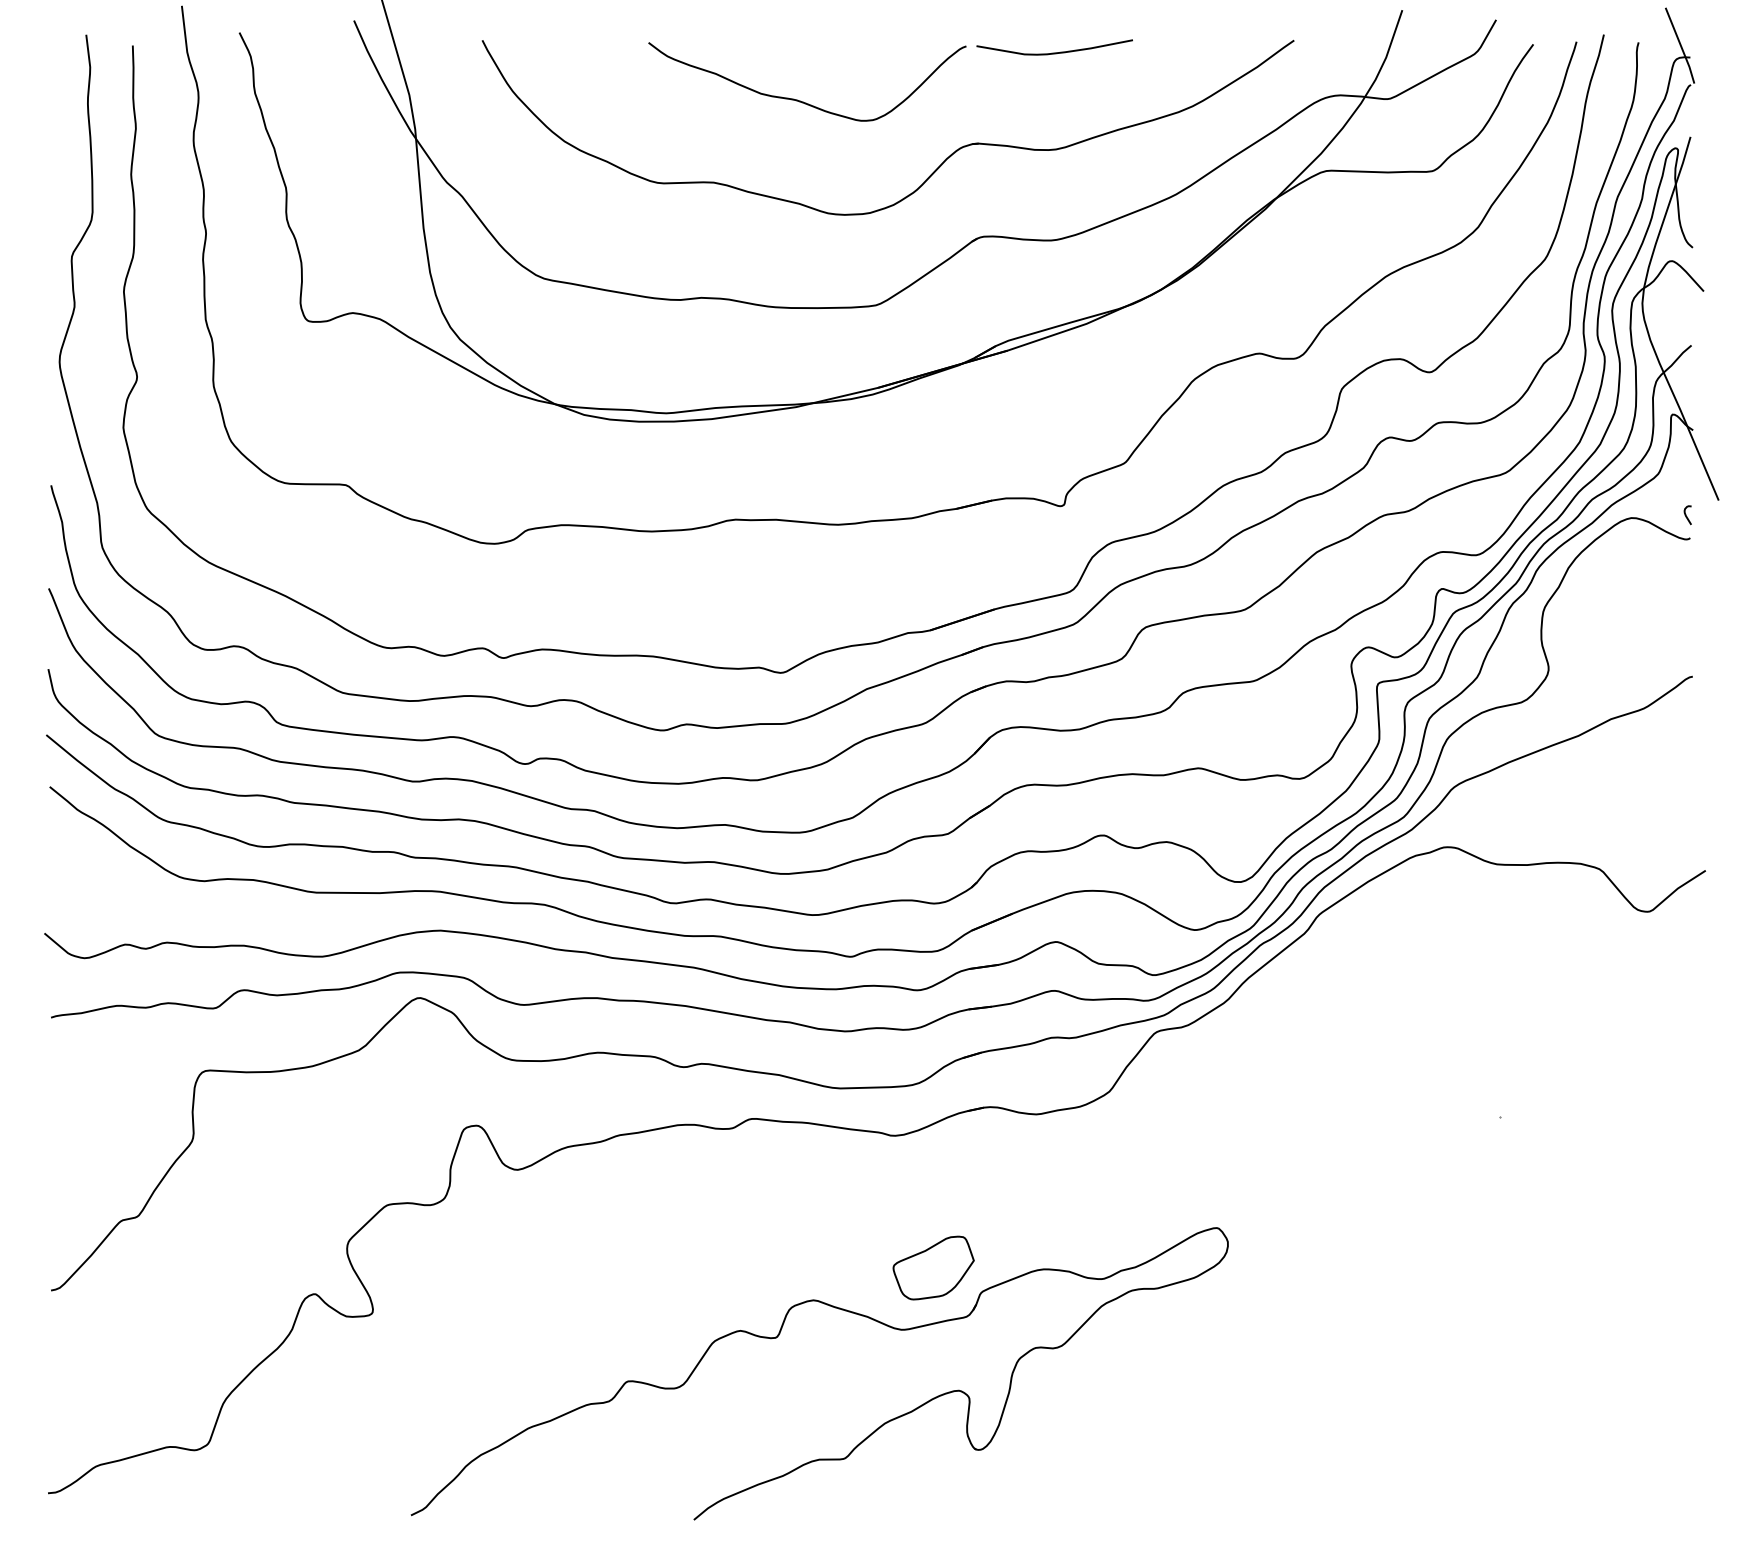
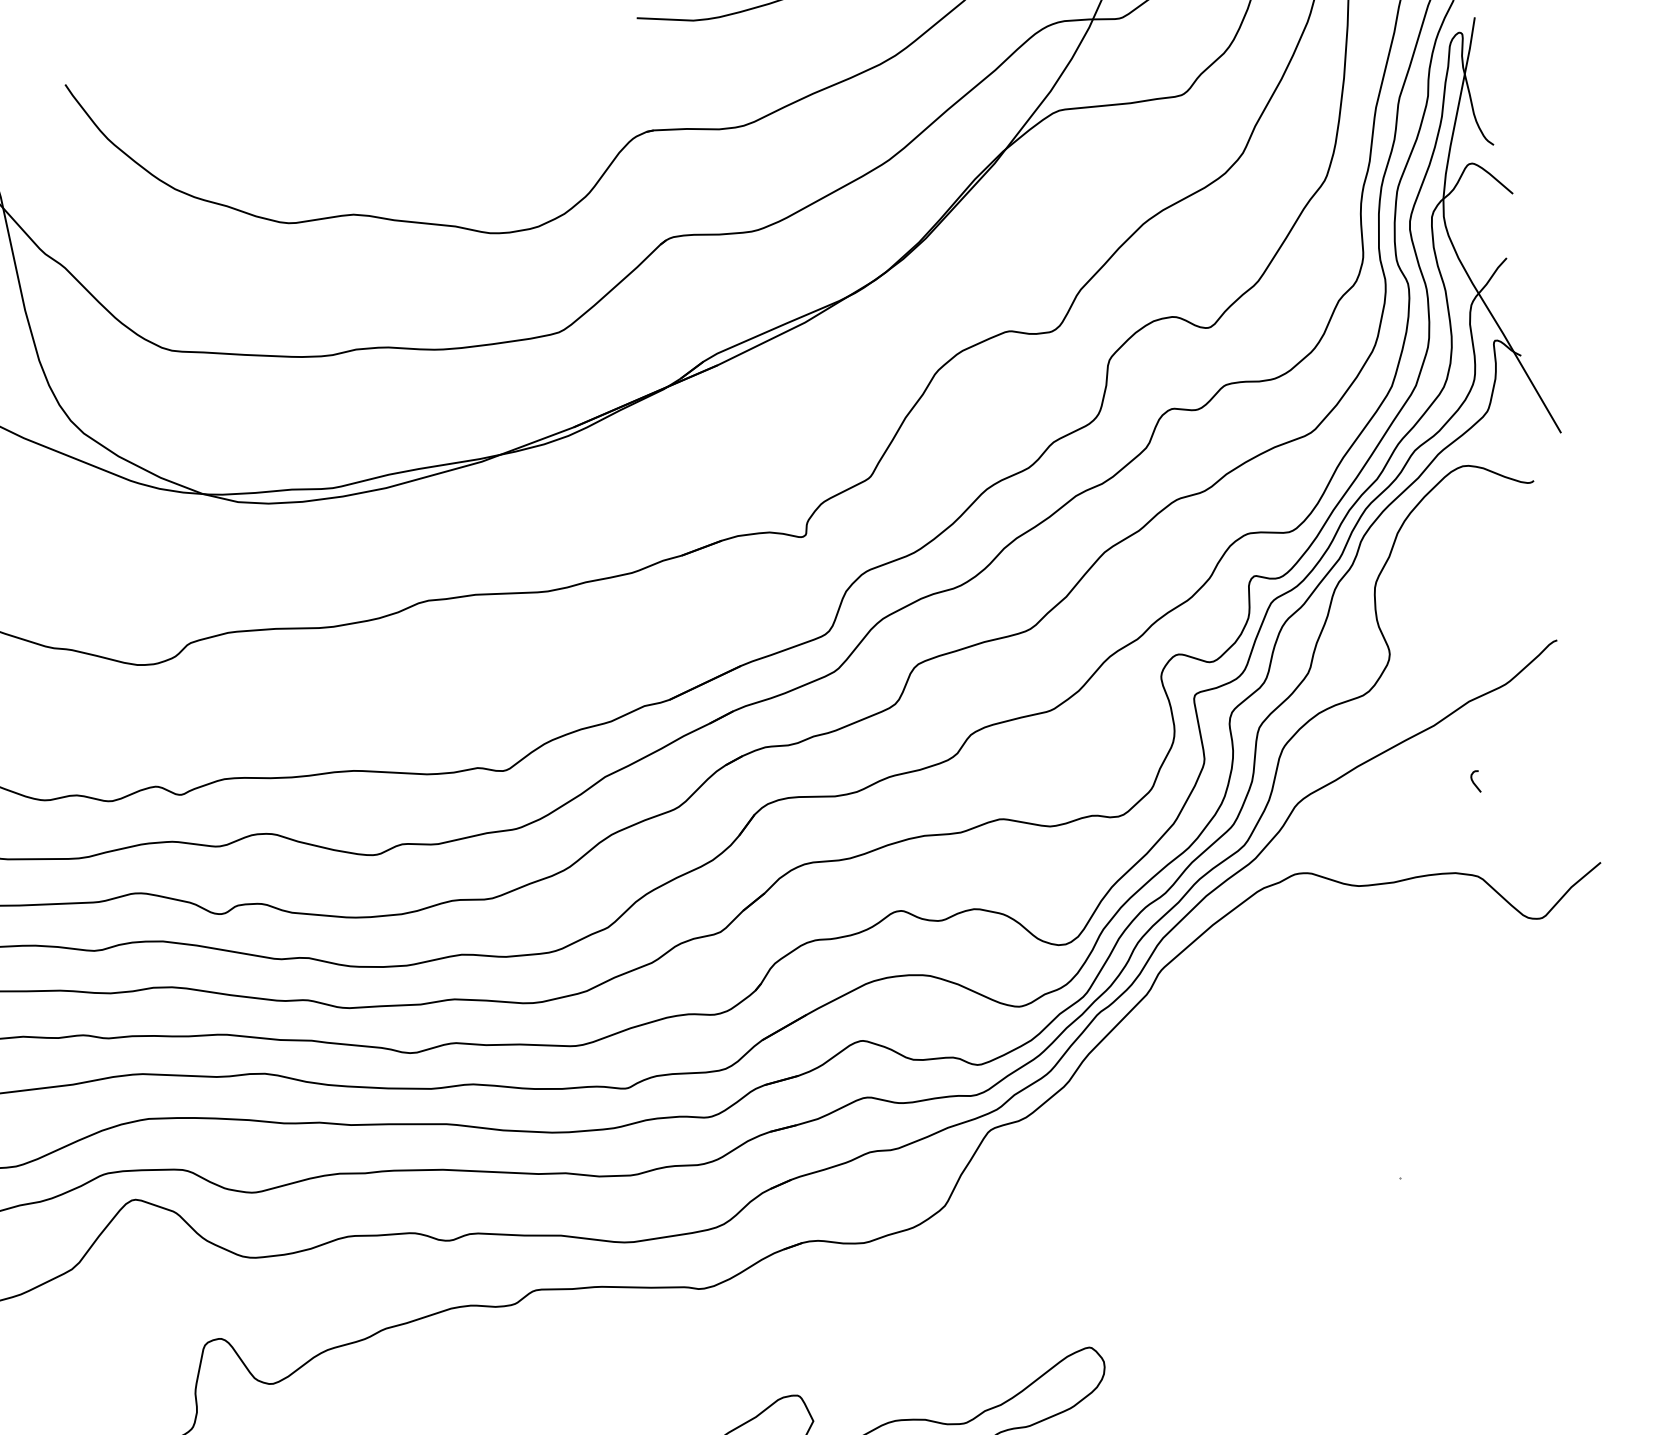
curve: (800, 100) -> (441, 106), removed
curve: (1686, 515) -> (1474, 782), moved

